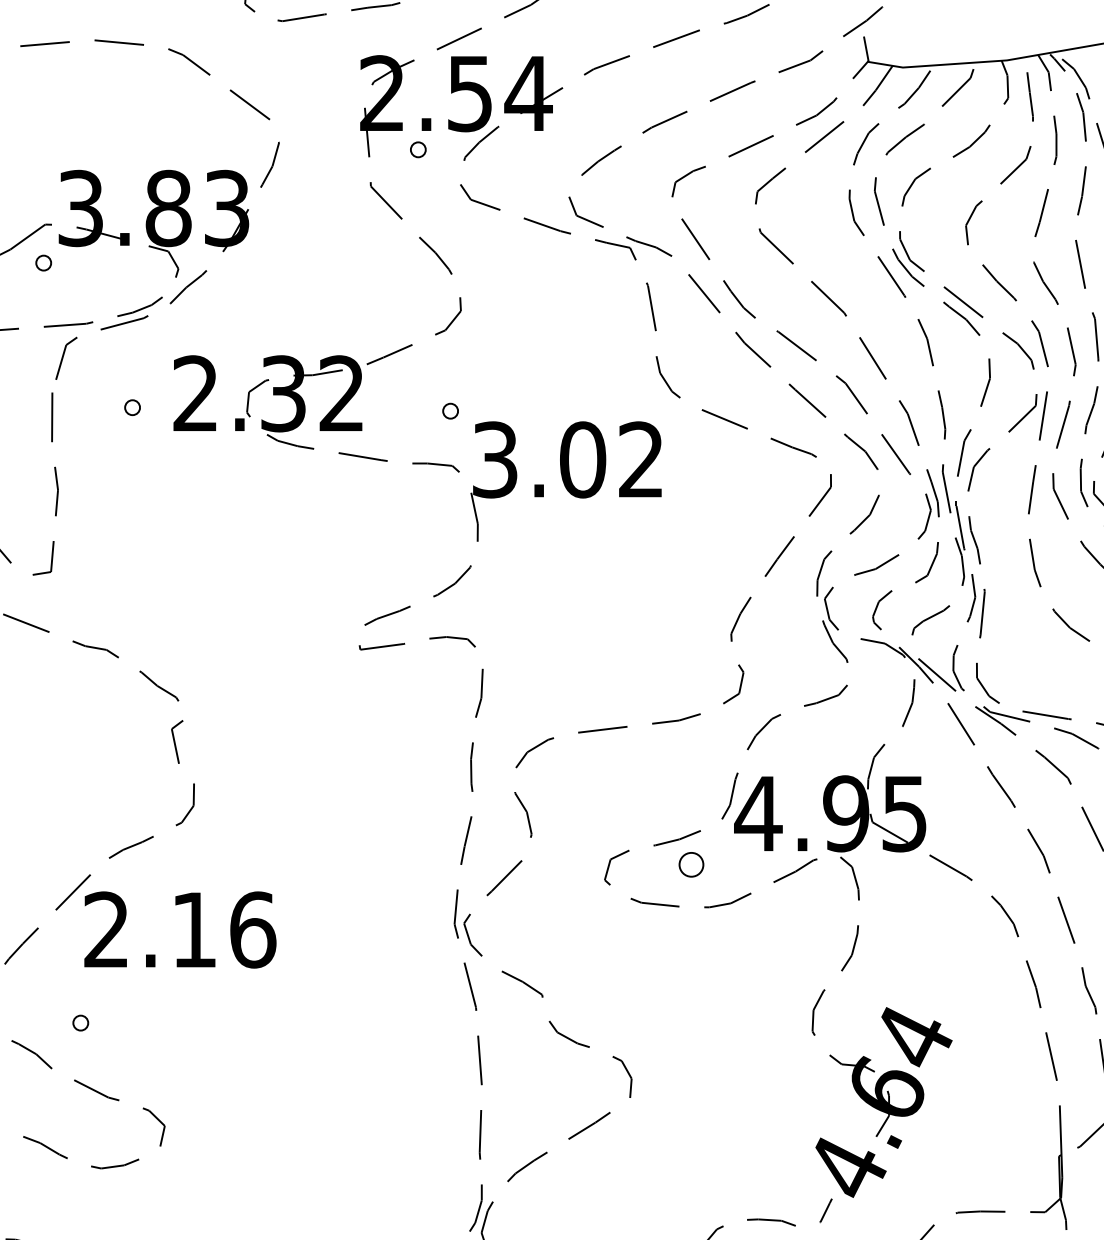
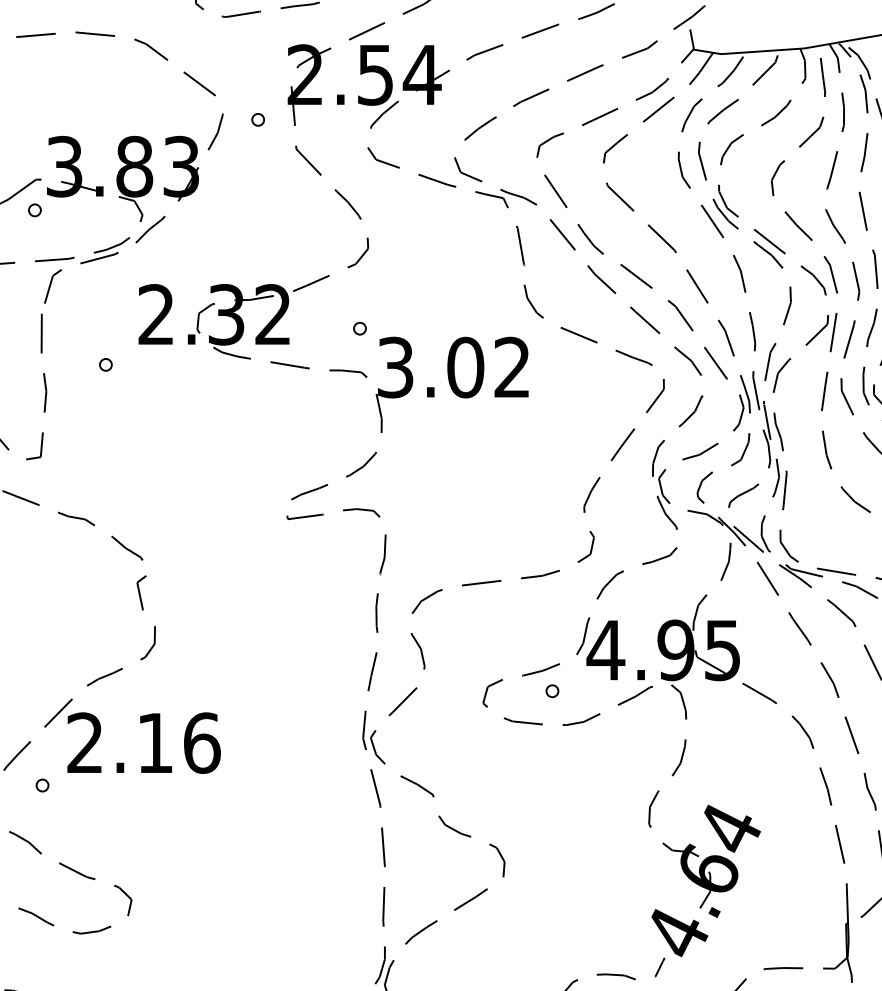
part: (417, 149) -> (257, 119), moved
part: (132, 407) -> (105, 364), moved
part: (691, 865) -> (552, 691), size x0.62
part: (80, 1023) -> (42, 785), moved

